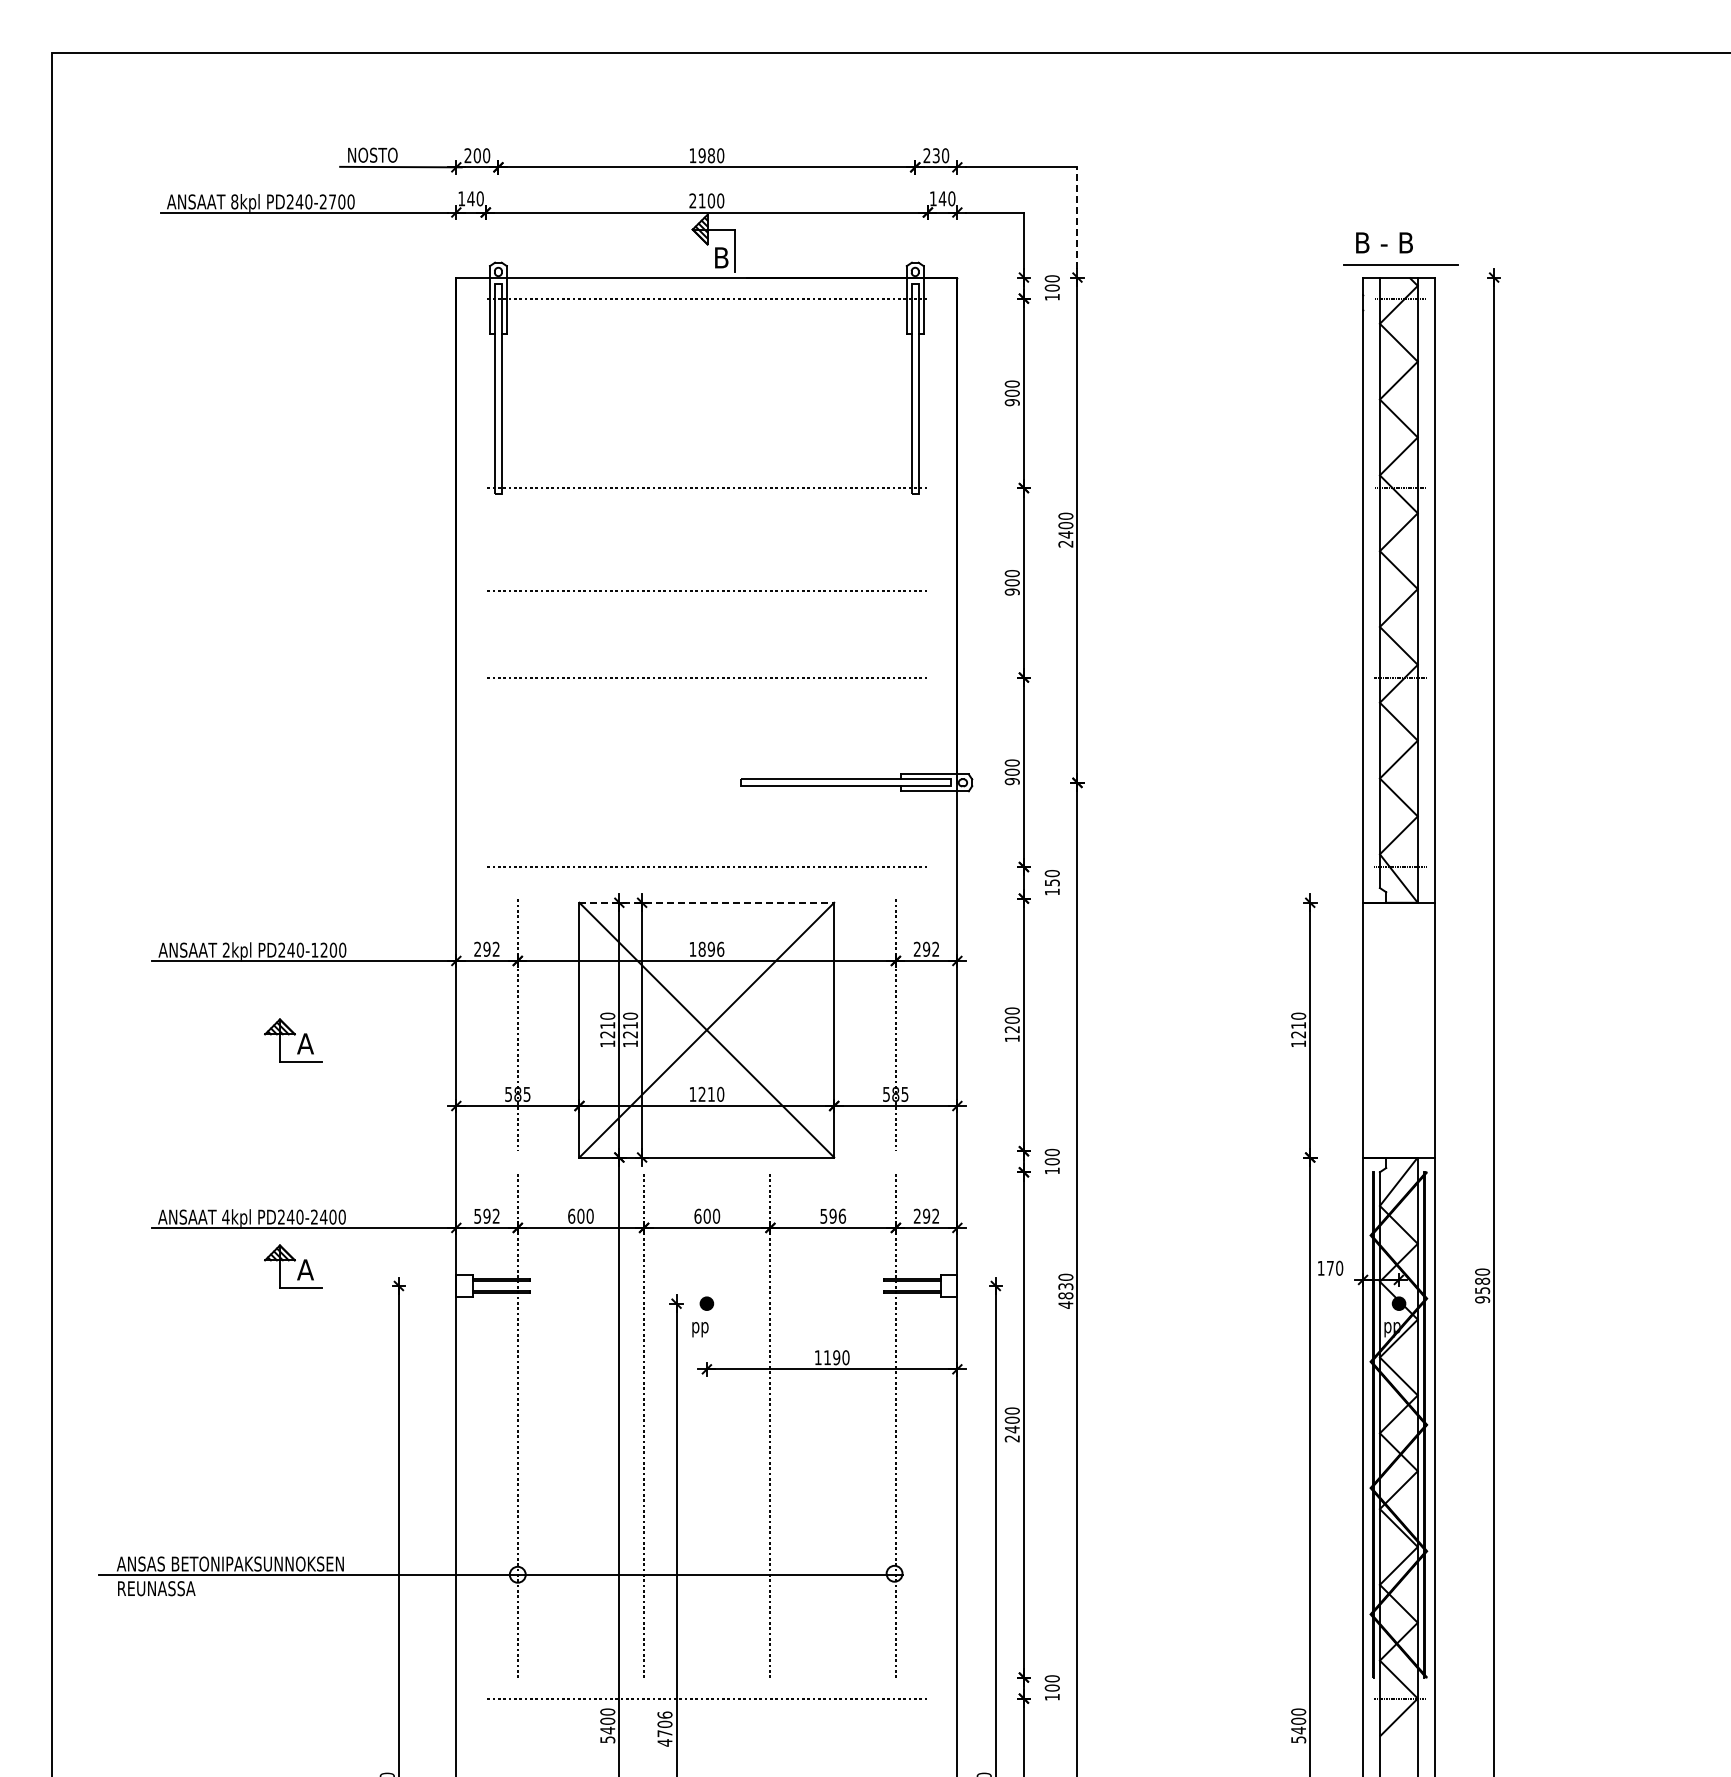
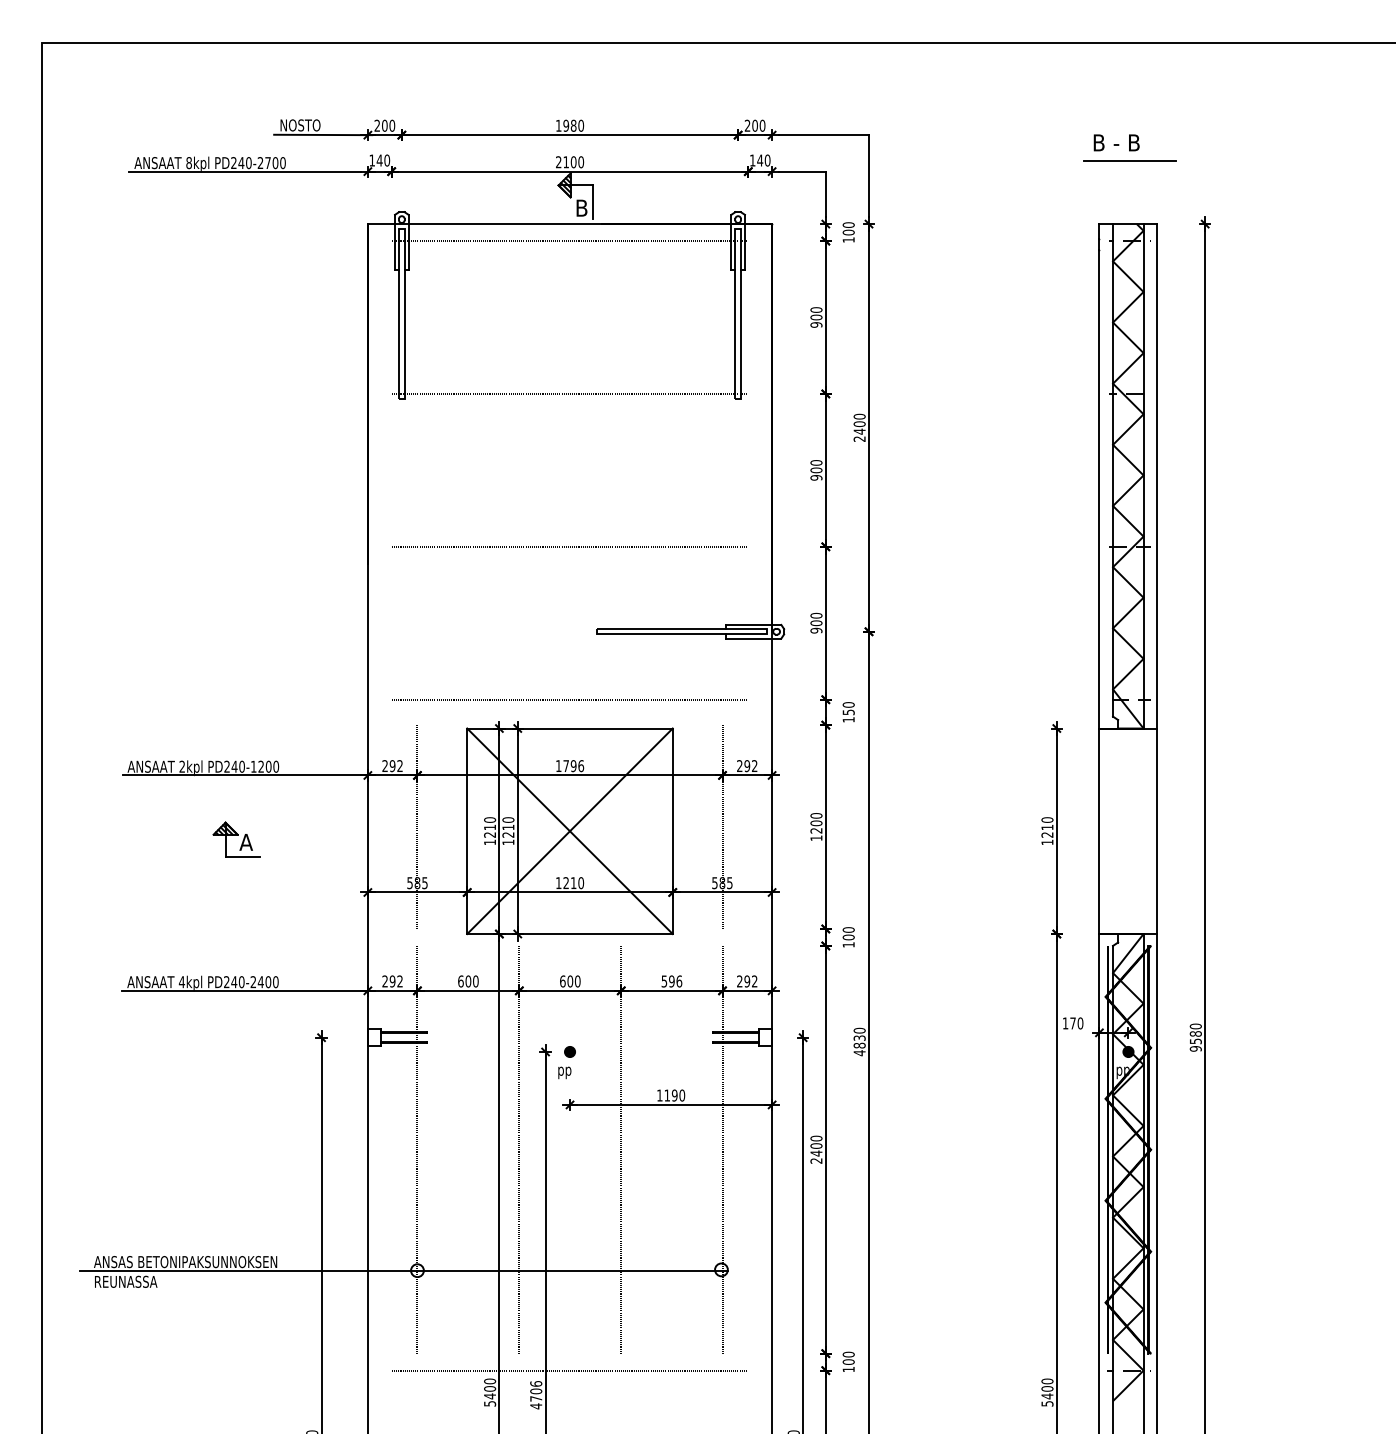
text: (935, 155) -> (754, 125), 230 -> 200
line: (1077, 218) -> (869, 176), dashed -> solid
part: (1400, 248) -> (1129, 147), moved
line: (706, 590) -> (569, 476), removed
line: (707, 902) -> (570, 728), dashed -> solid
text: (701, 948) -> (565, 765), 1896 -> 1796
text: (477, 1215) -> (384, 980), 592 -> 292
part: (293, 1266) -> (236, 1021), removed

